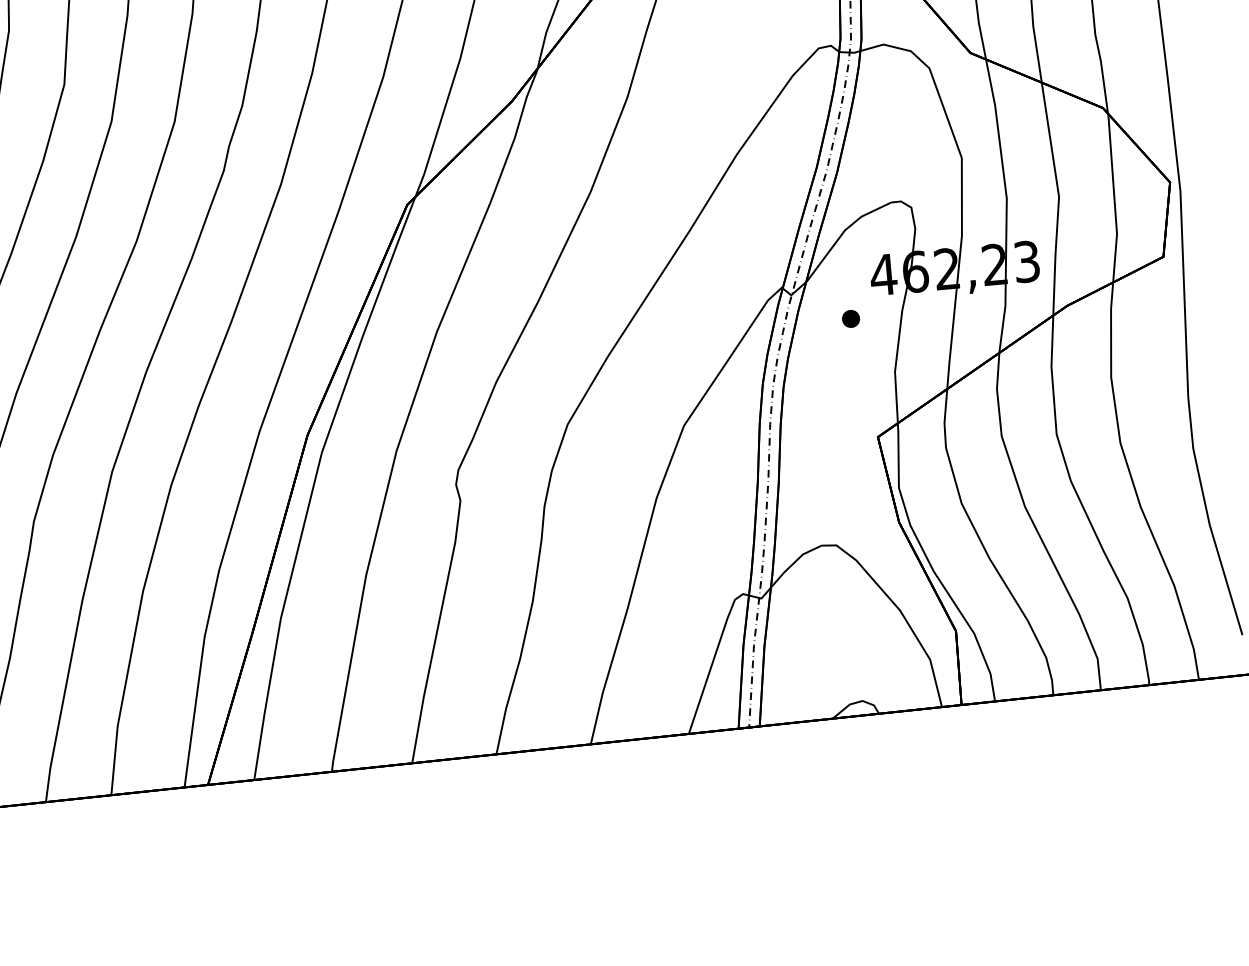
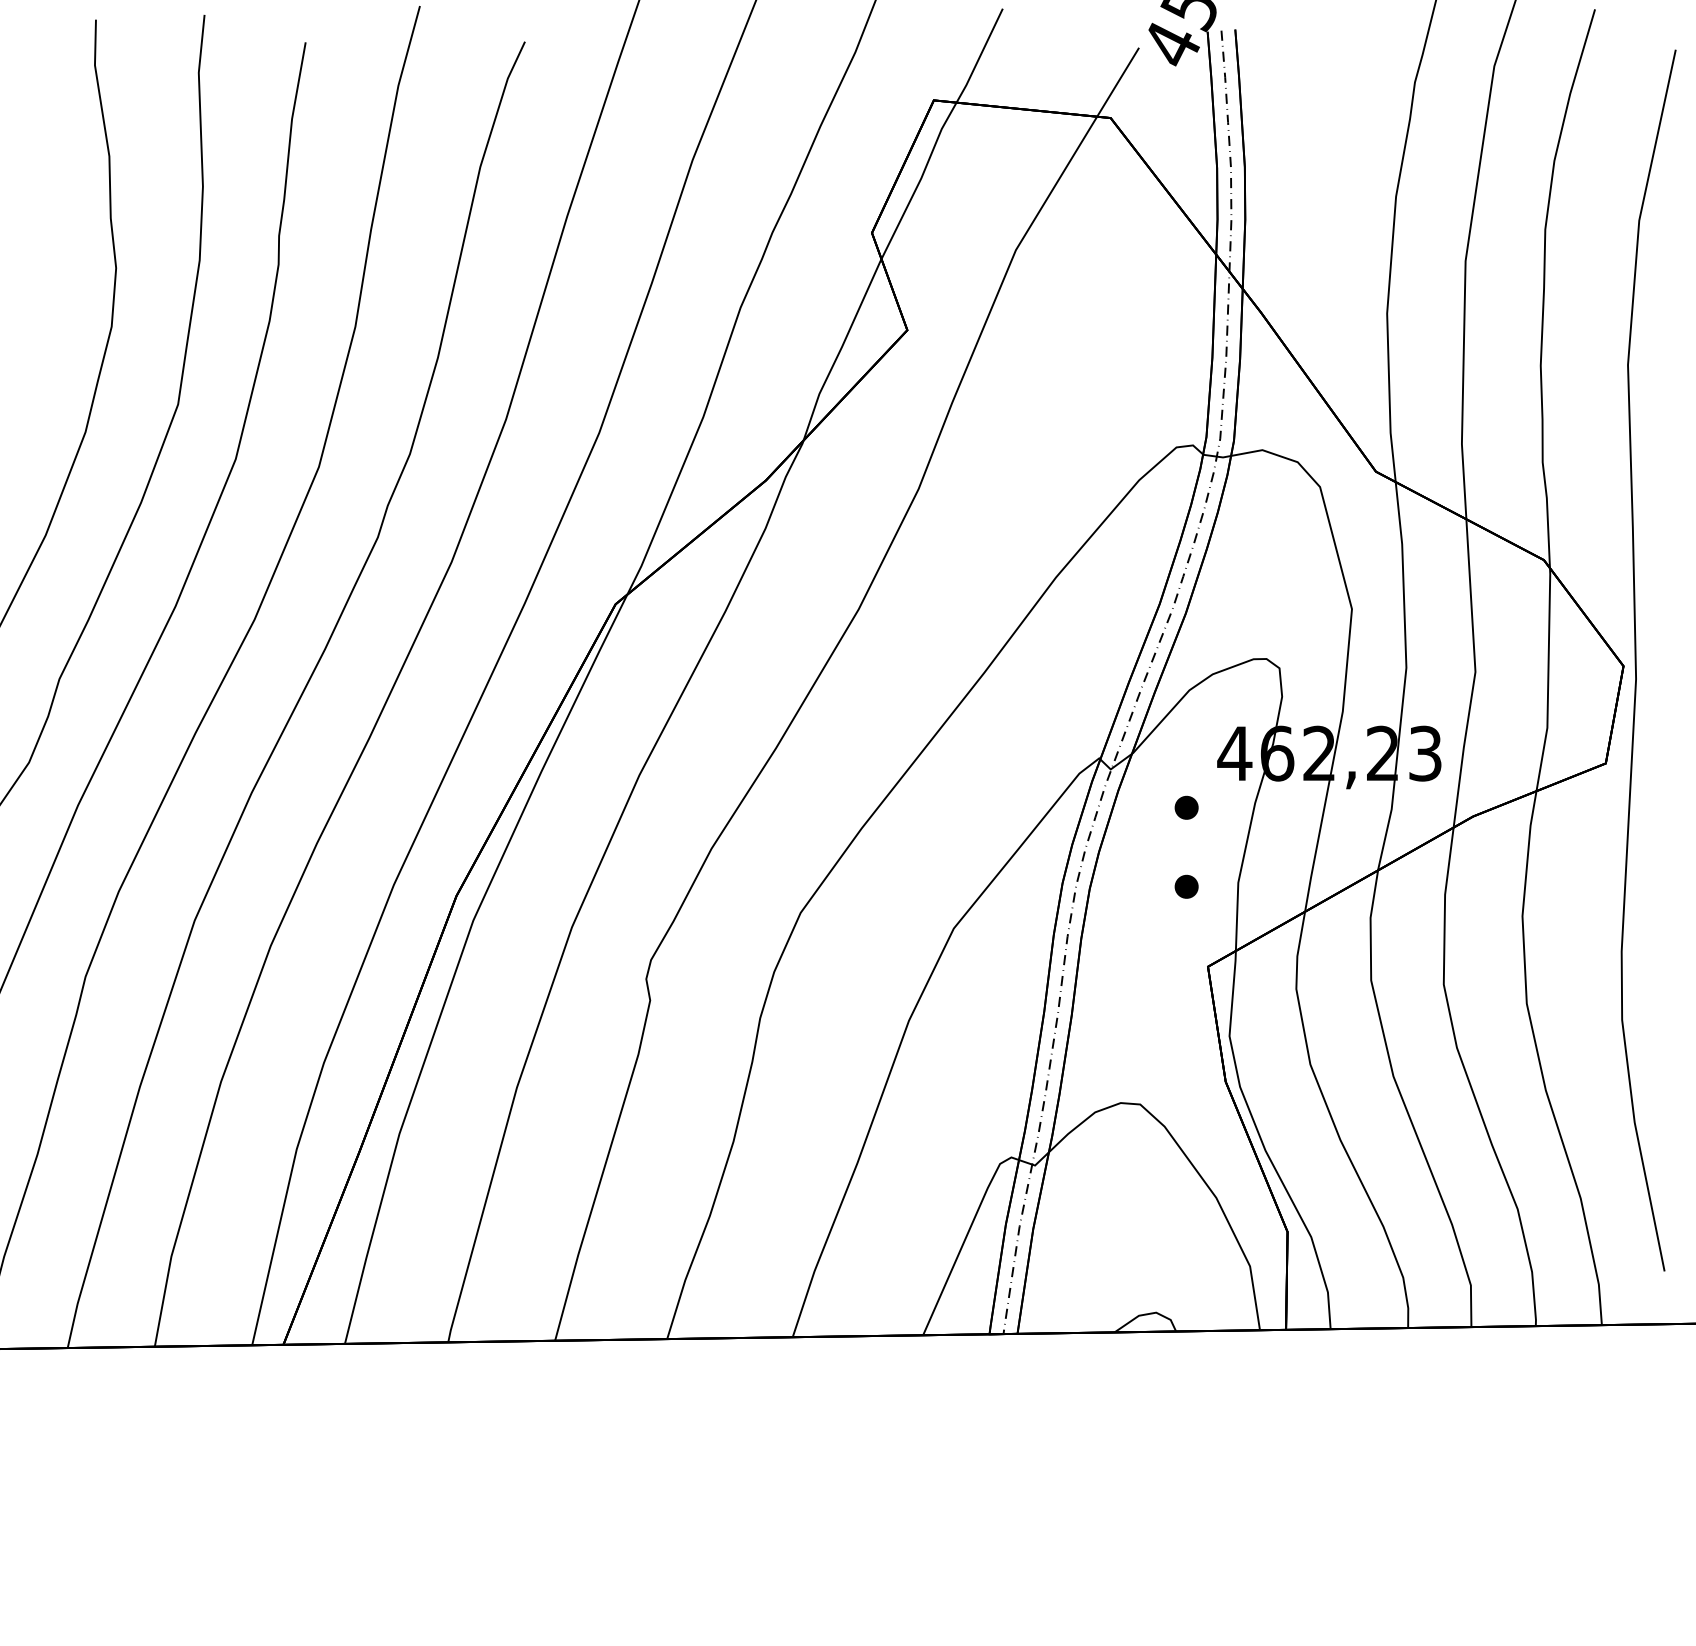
part: (856, 378) -> (1186, 886), added

